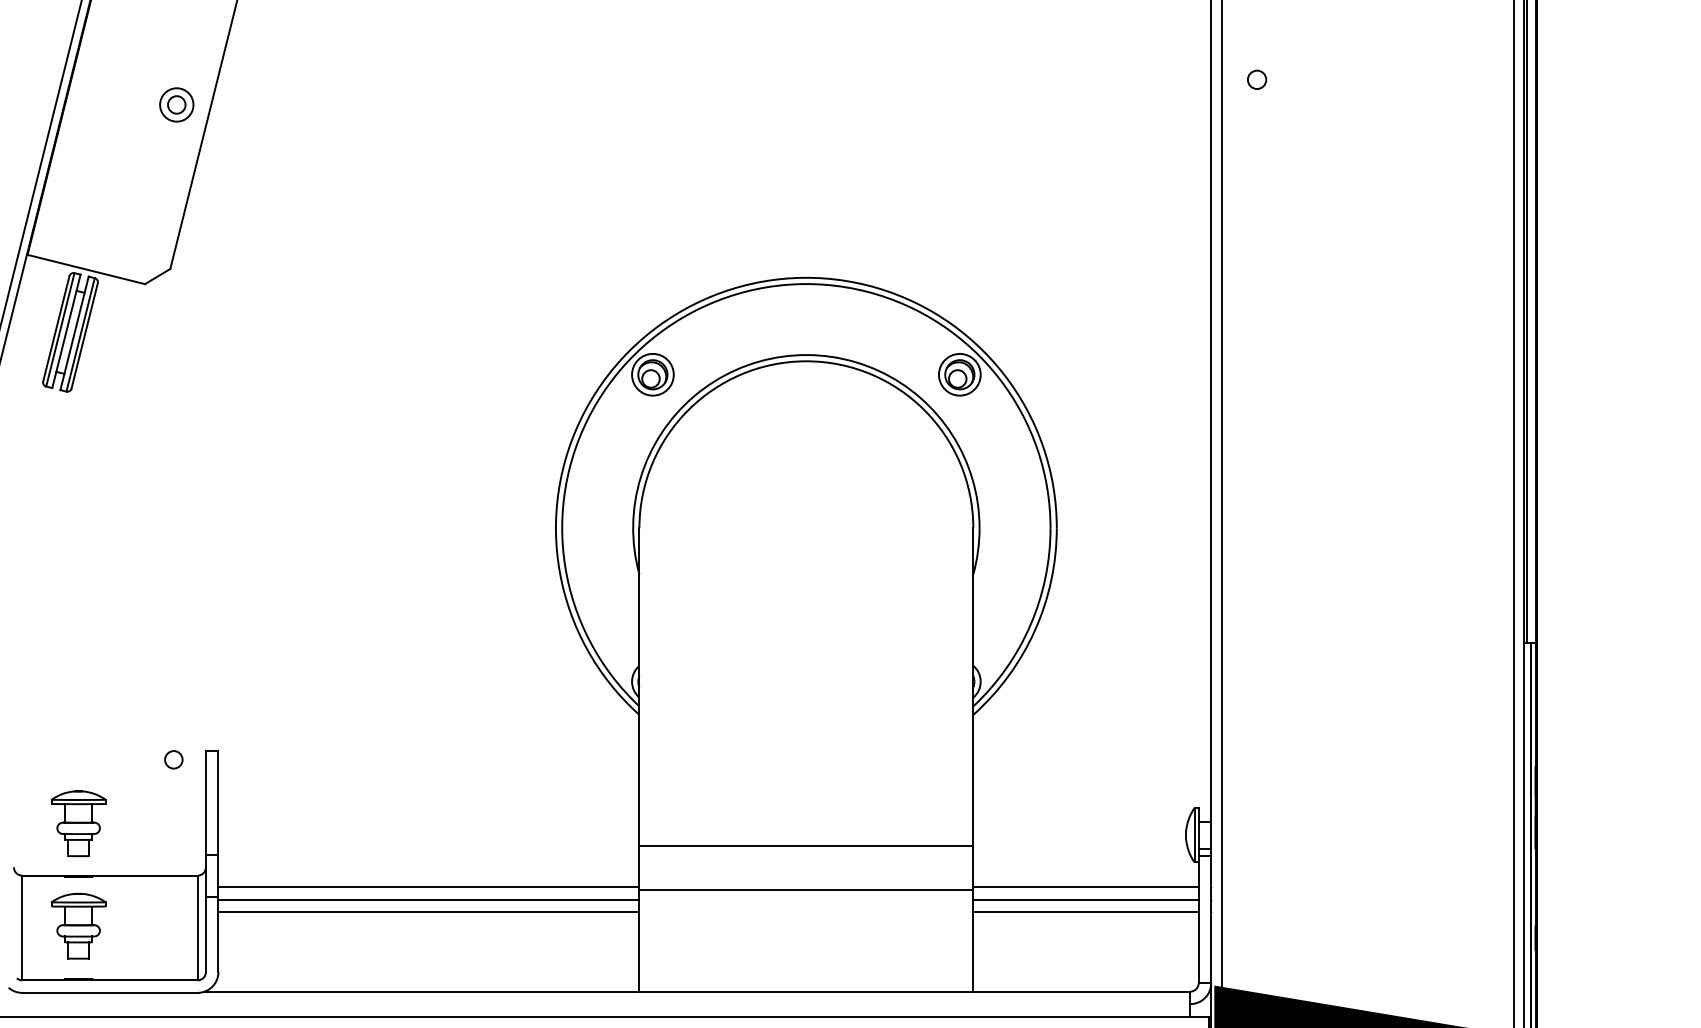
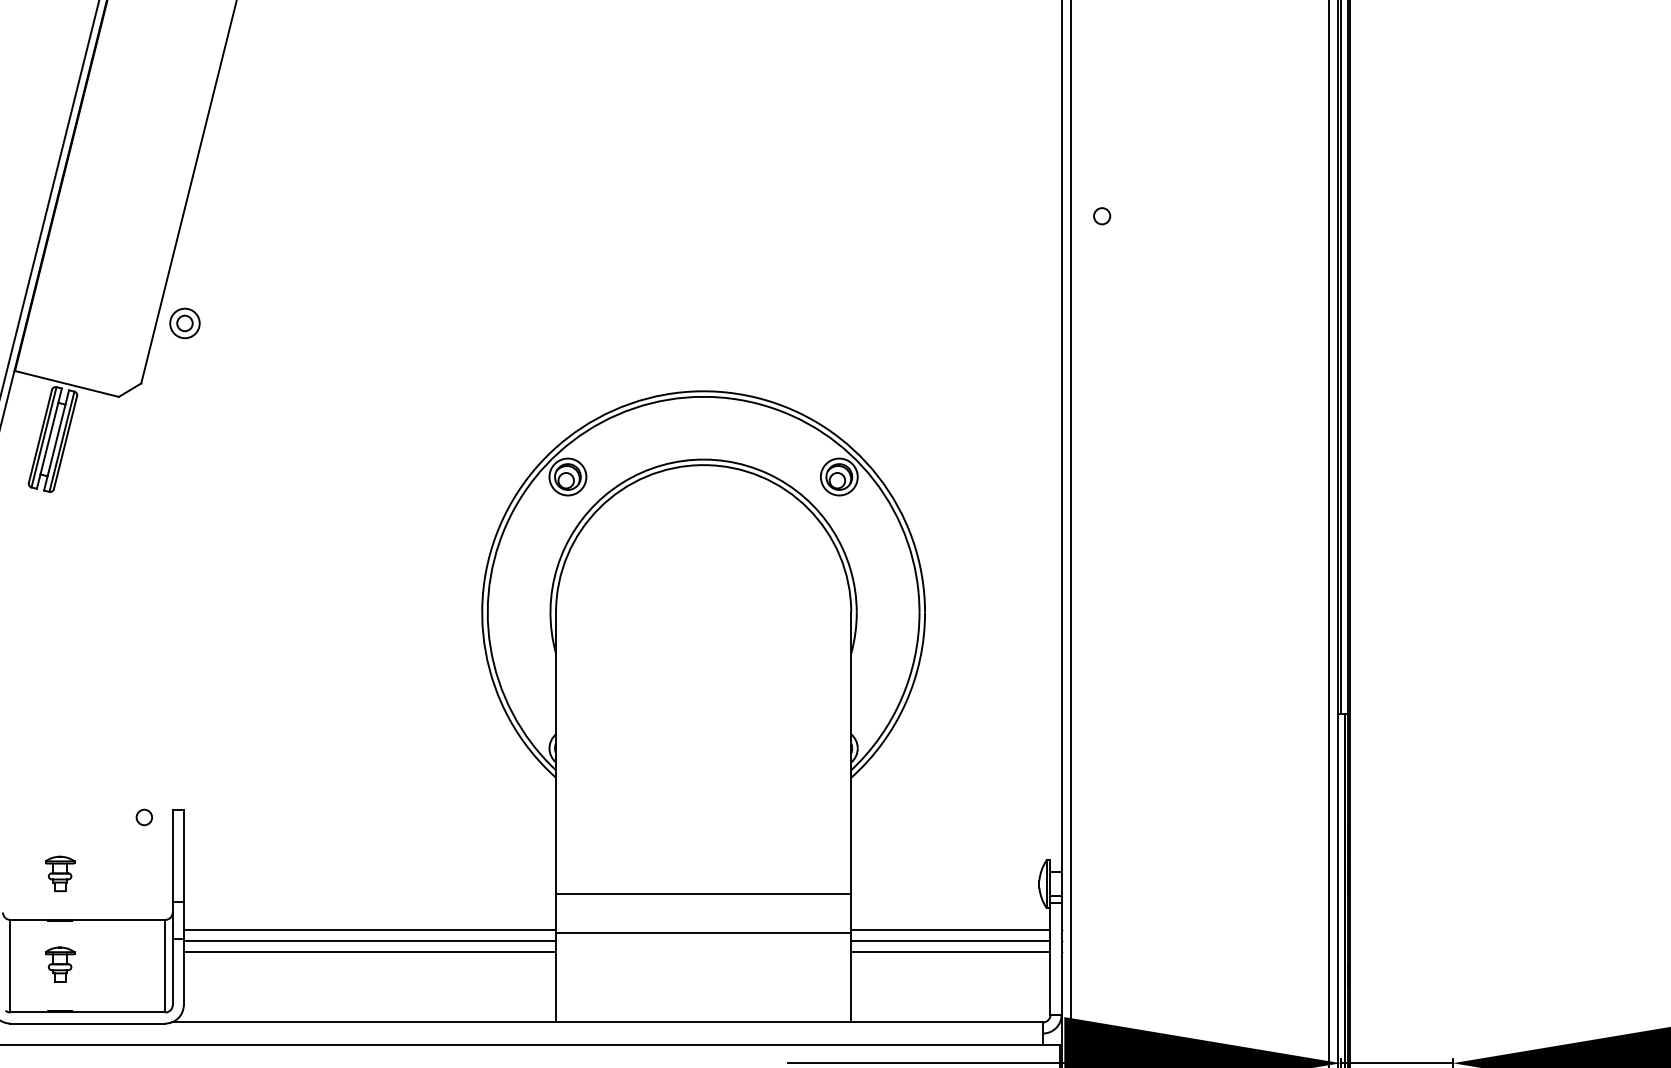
part: (176, 104) -> (184, 323), moved
part: (77, 823) -> (59, 873), size x0.6
part: (77, 926) -> (59, 964), size x0.6

